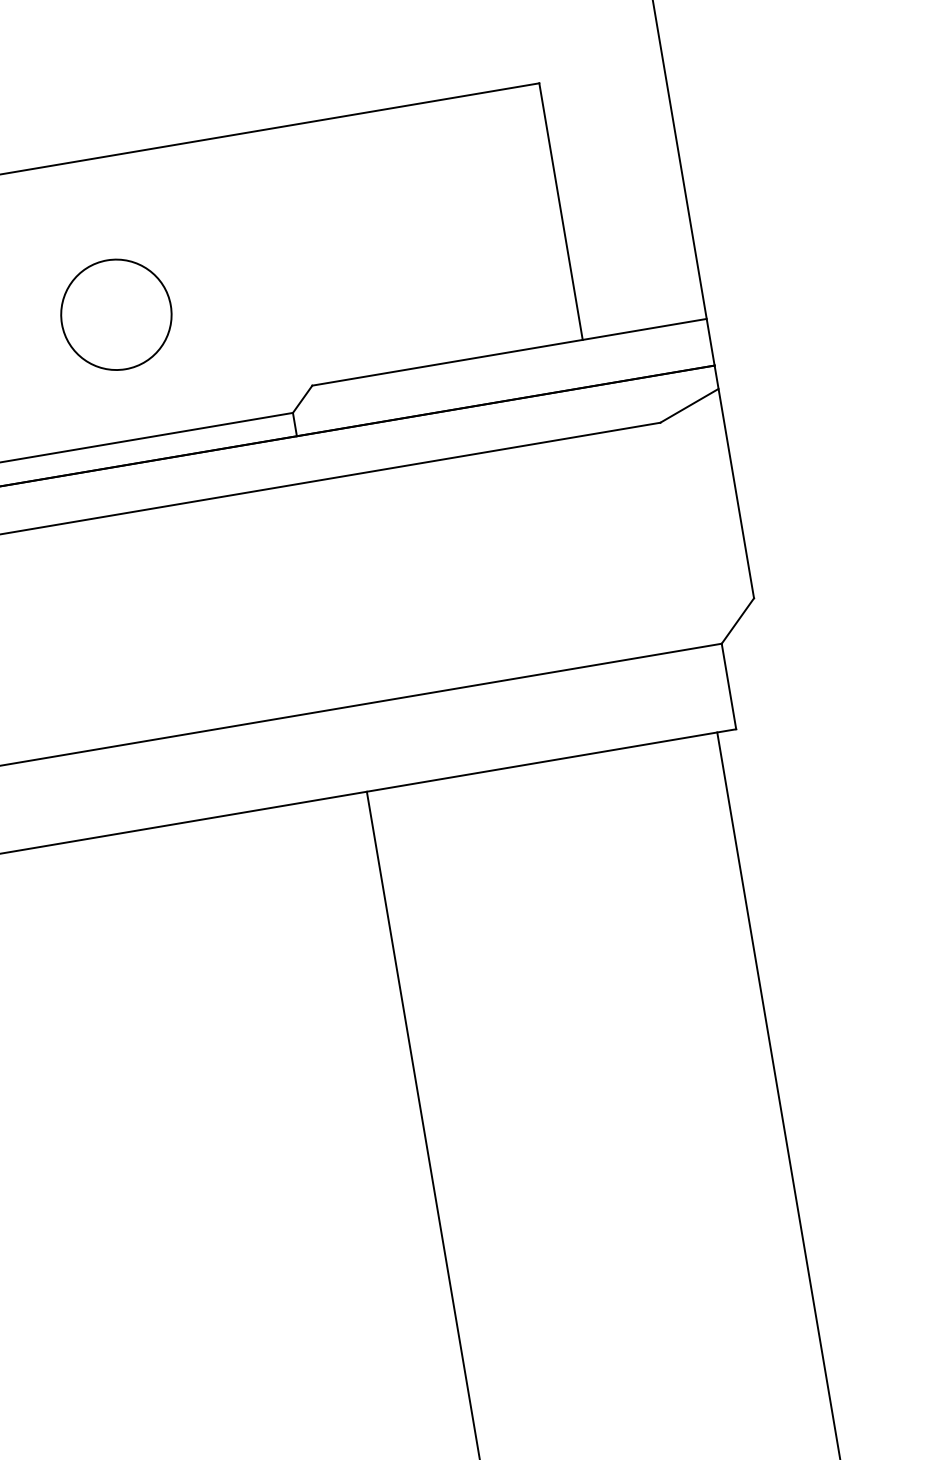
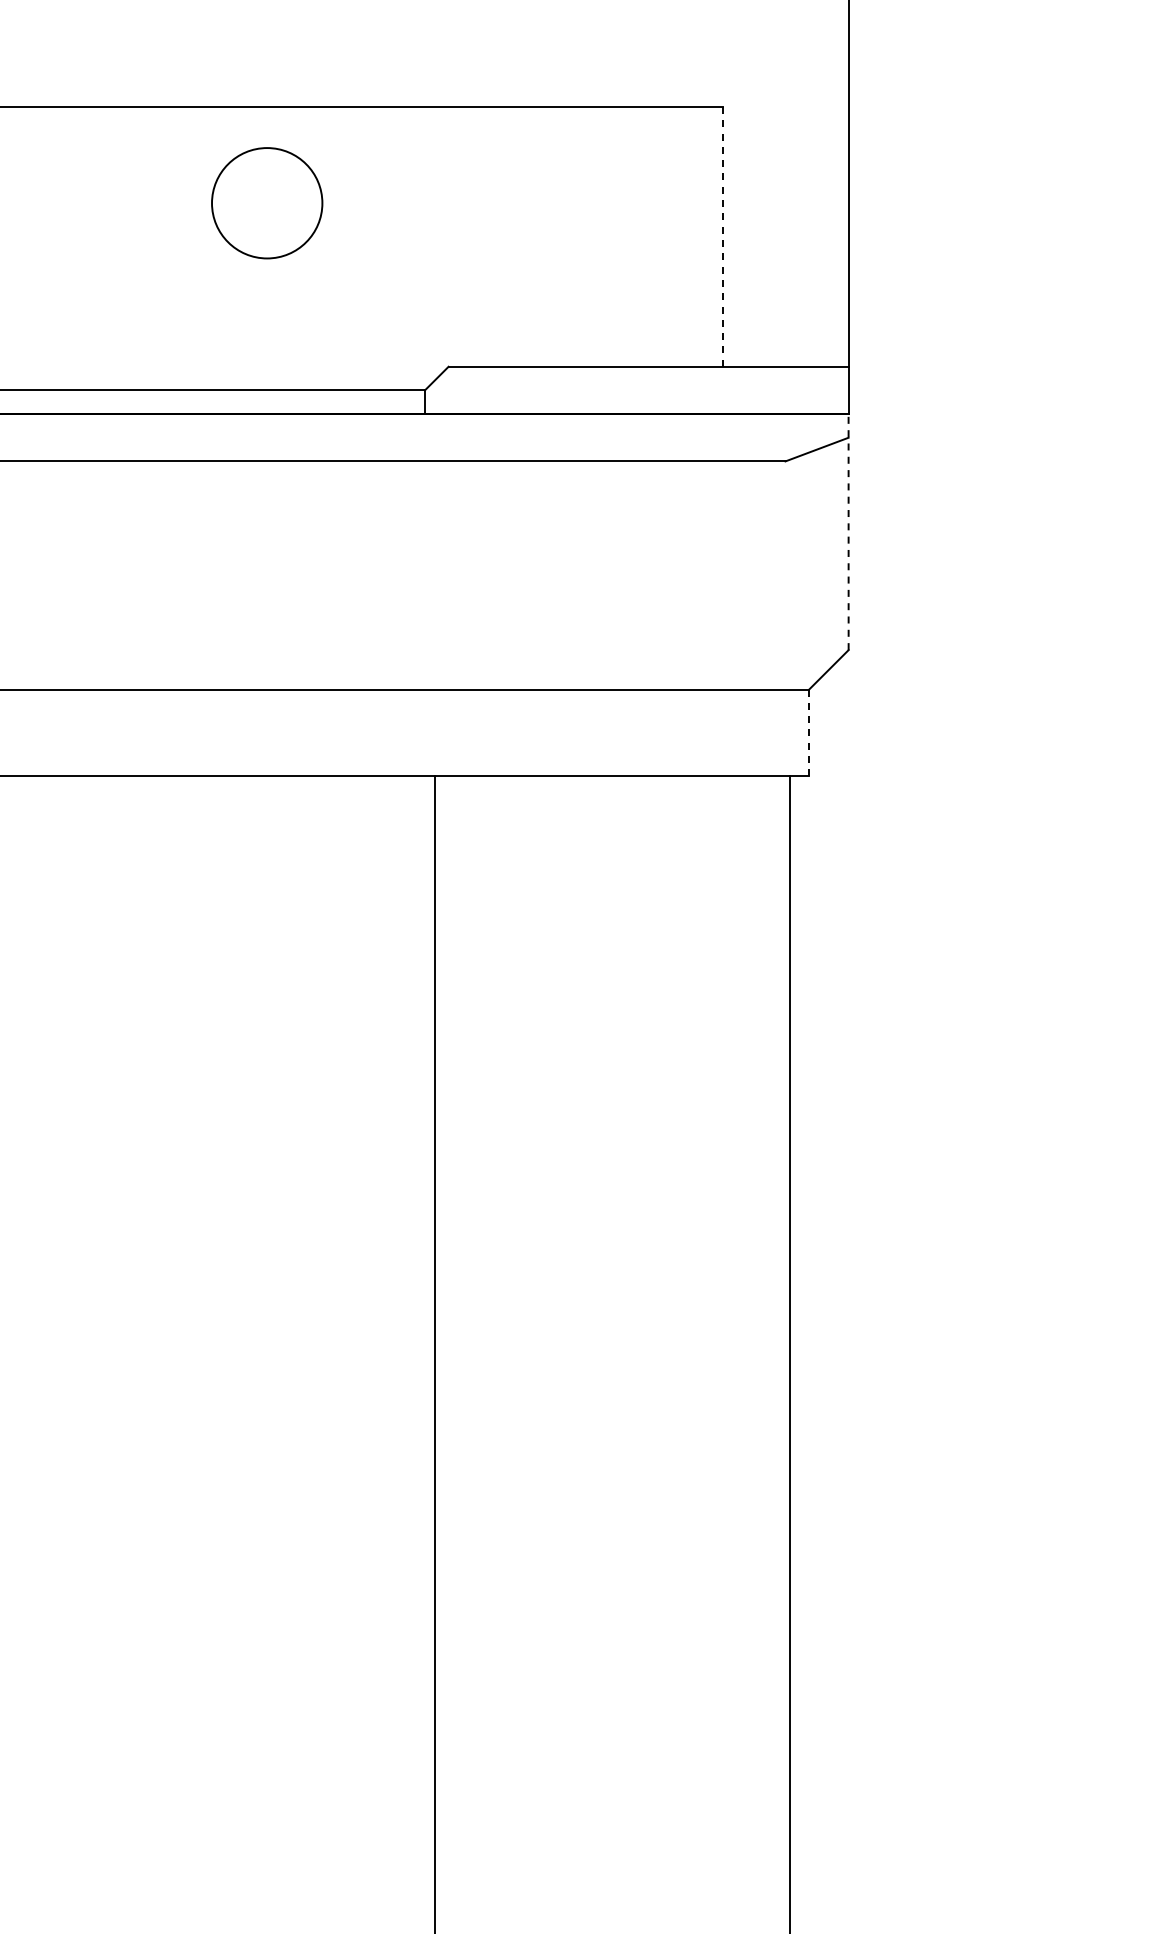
line: (560, 211) -> (722, 236), solid -> dashed
circle: (116, 314) -> (267, 203), moved
line: (734, 481) -> (848, 531), solid -> dashed
line: (729, 687) -> (809, 733), solid -> dashed

